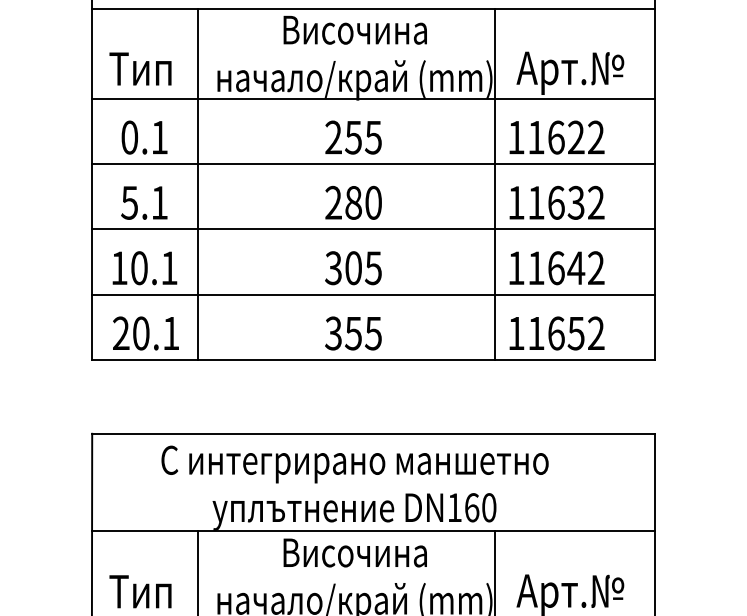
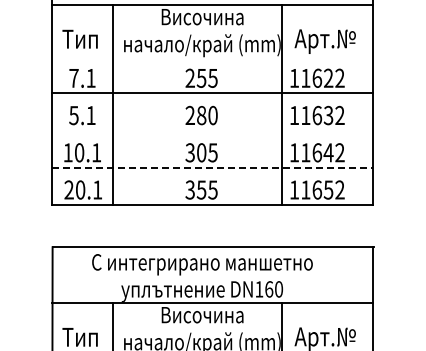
line: (372, 99) -> (212, 56), removed
text: (128, 136) -> (73, 77), 0.1 -> 7.1
line: (372, 229) -> (212, 130), removed
line: (372, 293) -> (212, 167), solid -> dashed

